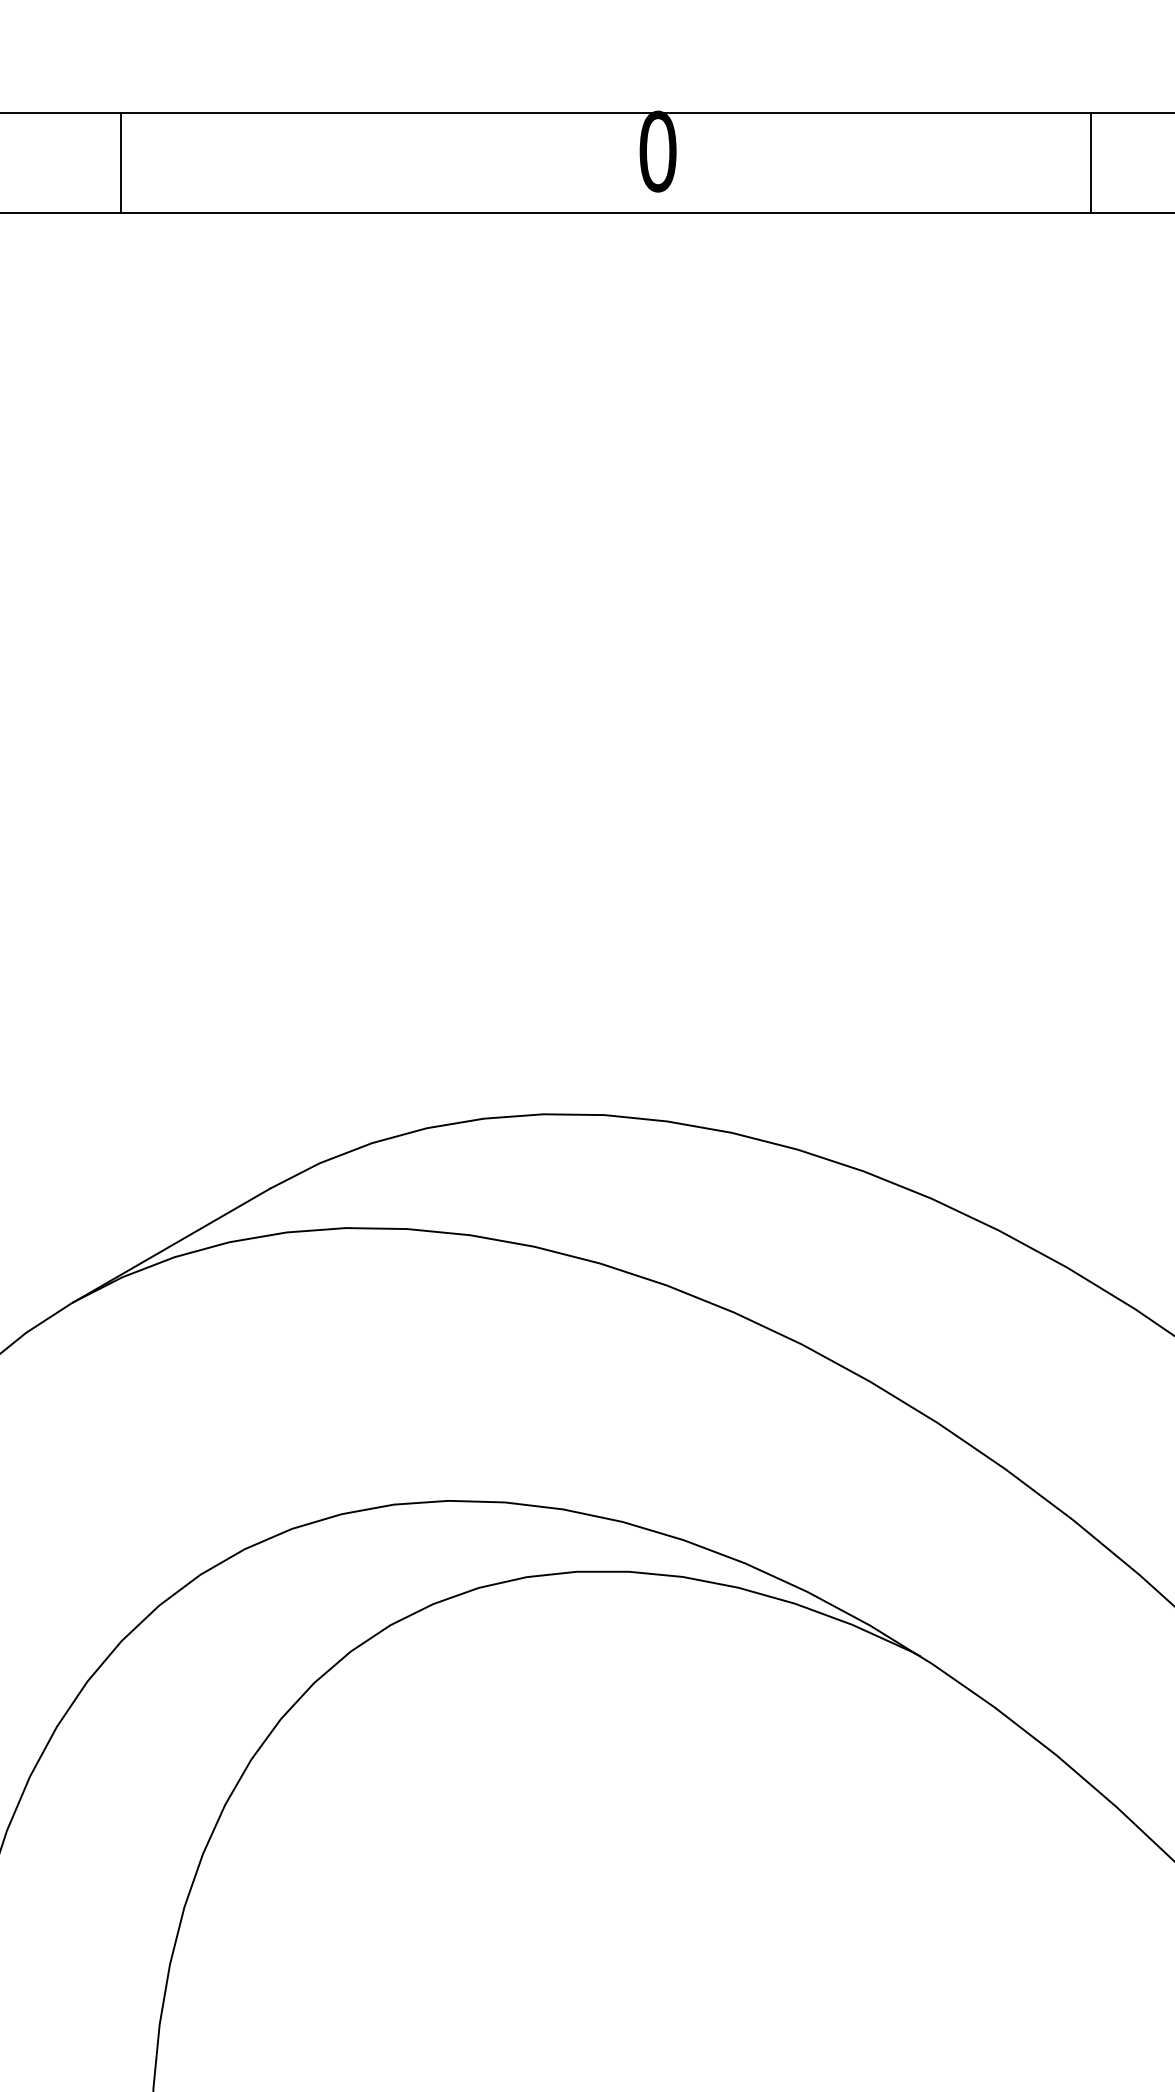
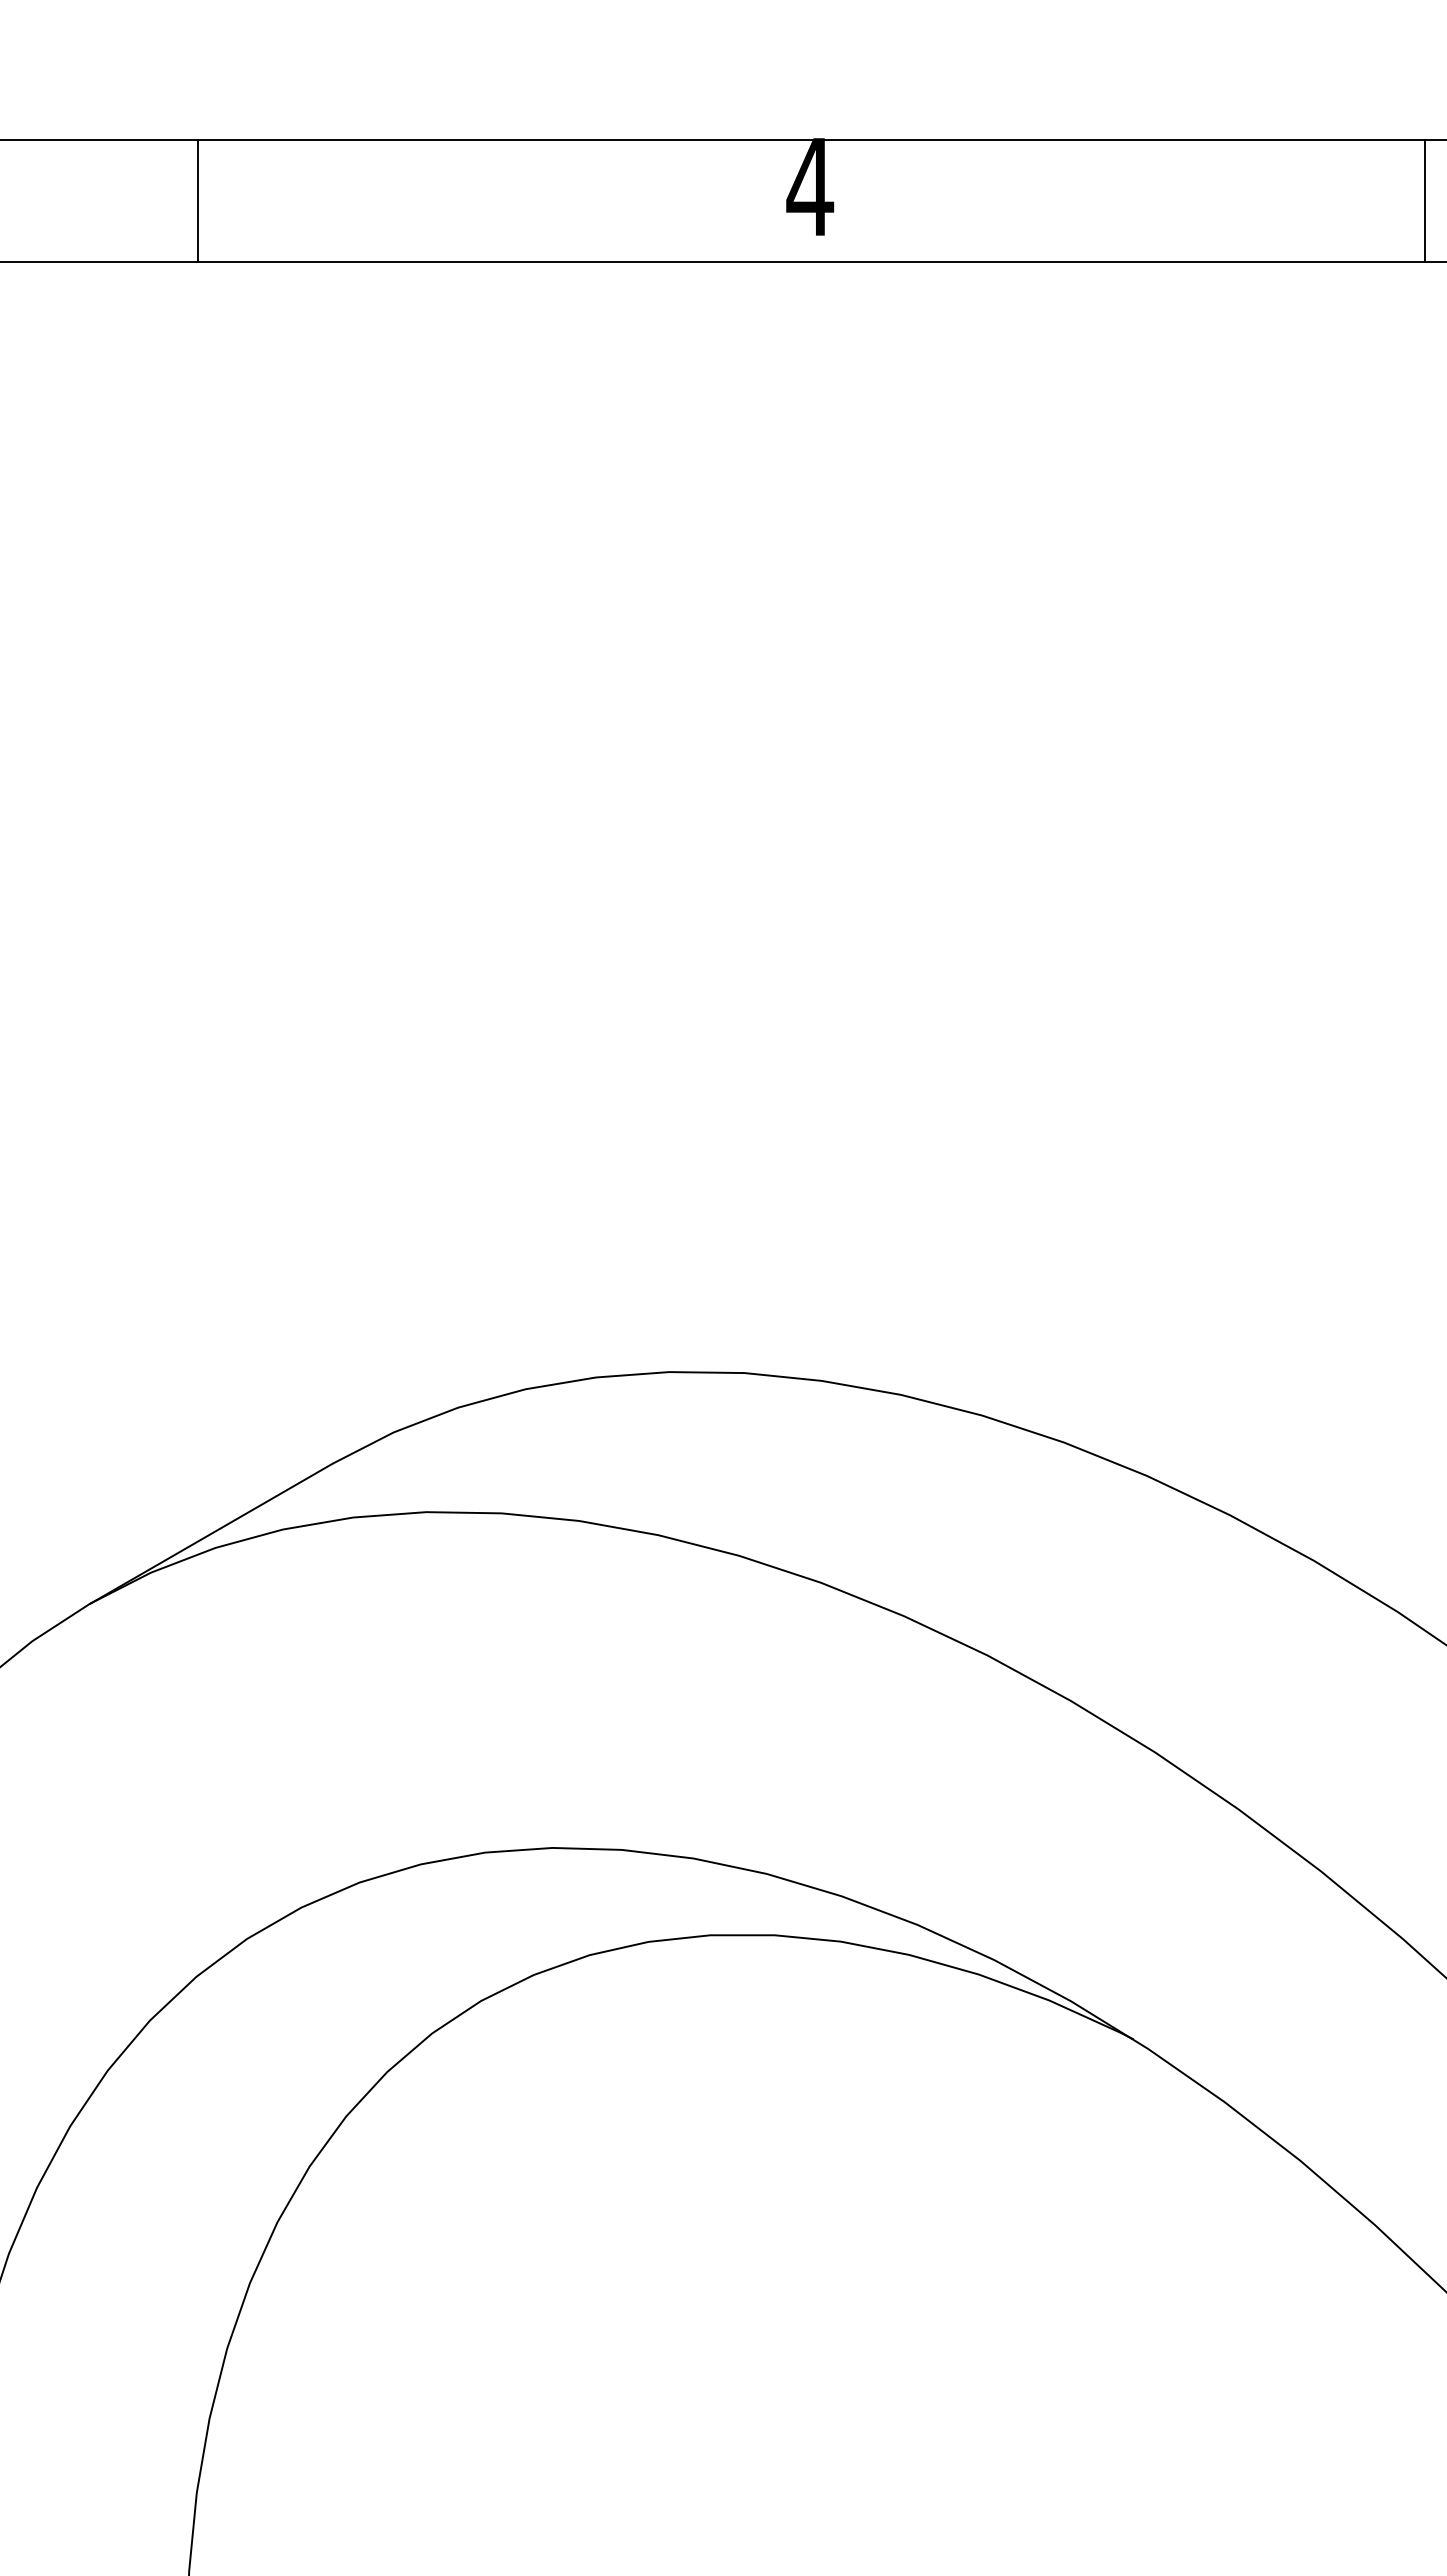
text: (658, 151) -> (810, 186), 0 -> 4
line: (121, 162) -> (198, 200), moved
line: (1090, 162) -> (1424, 200), moved

